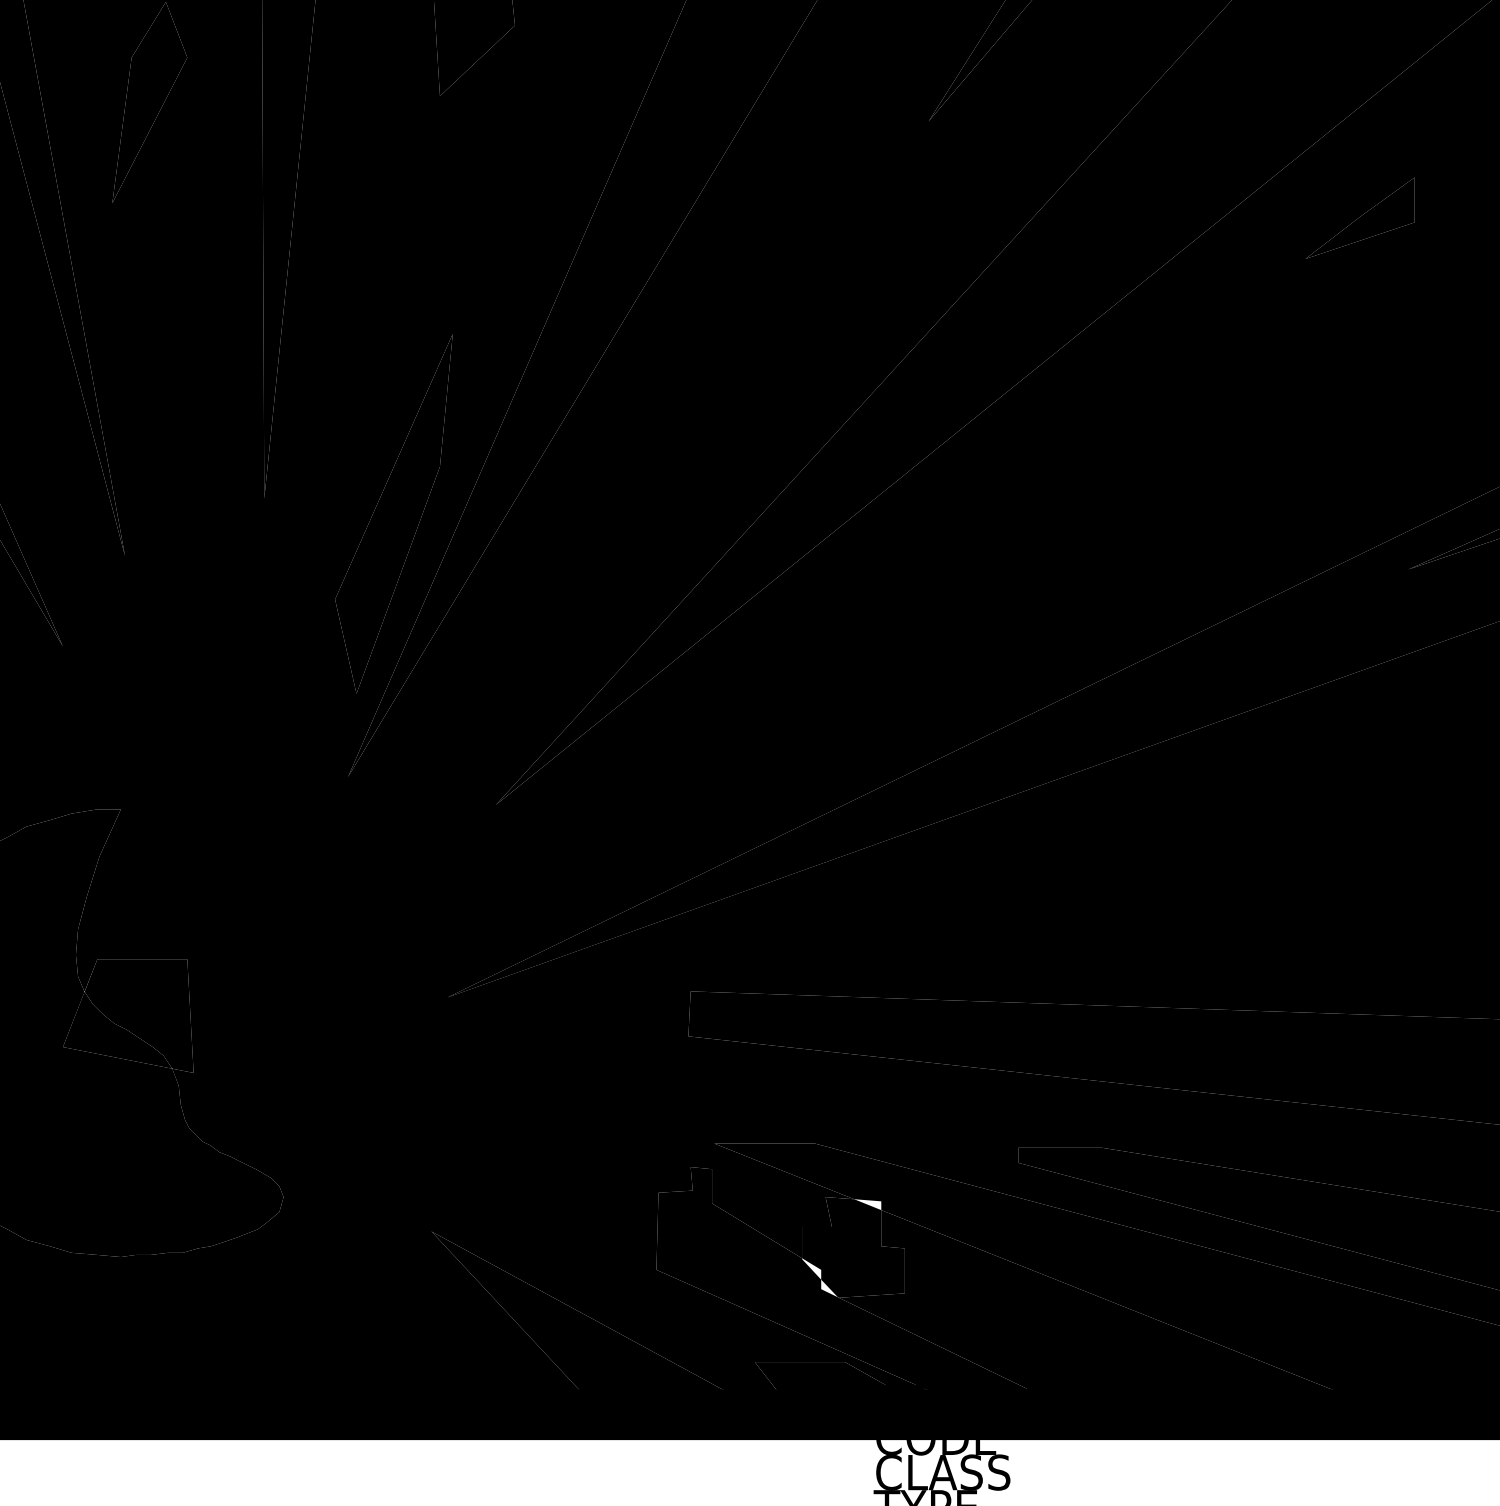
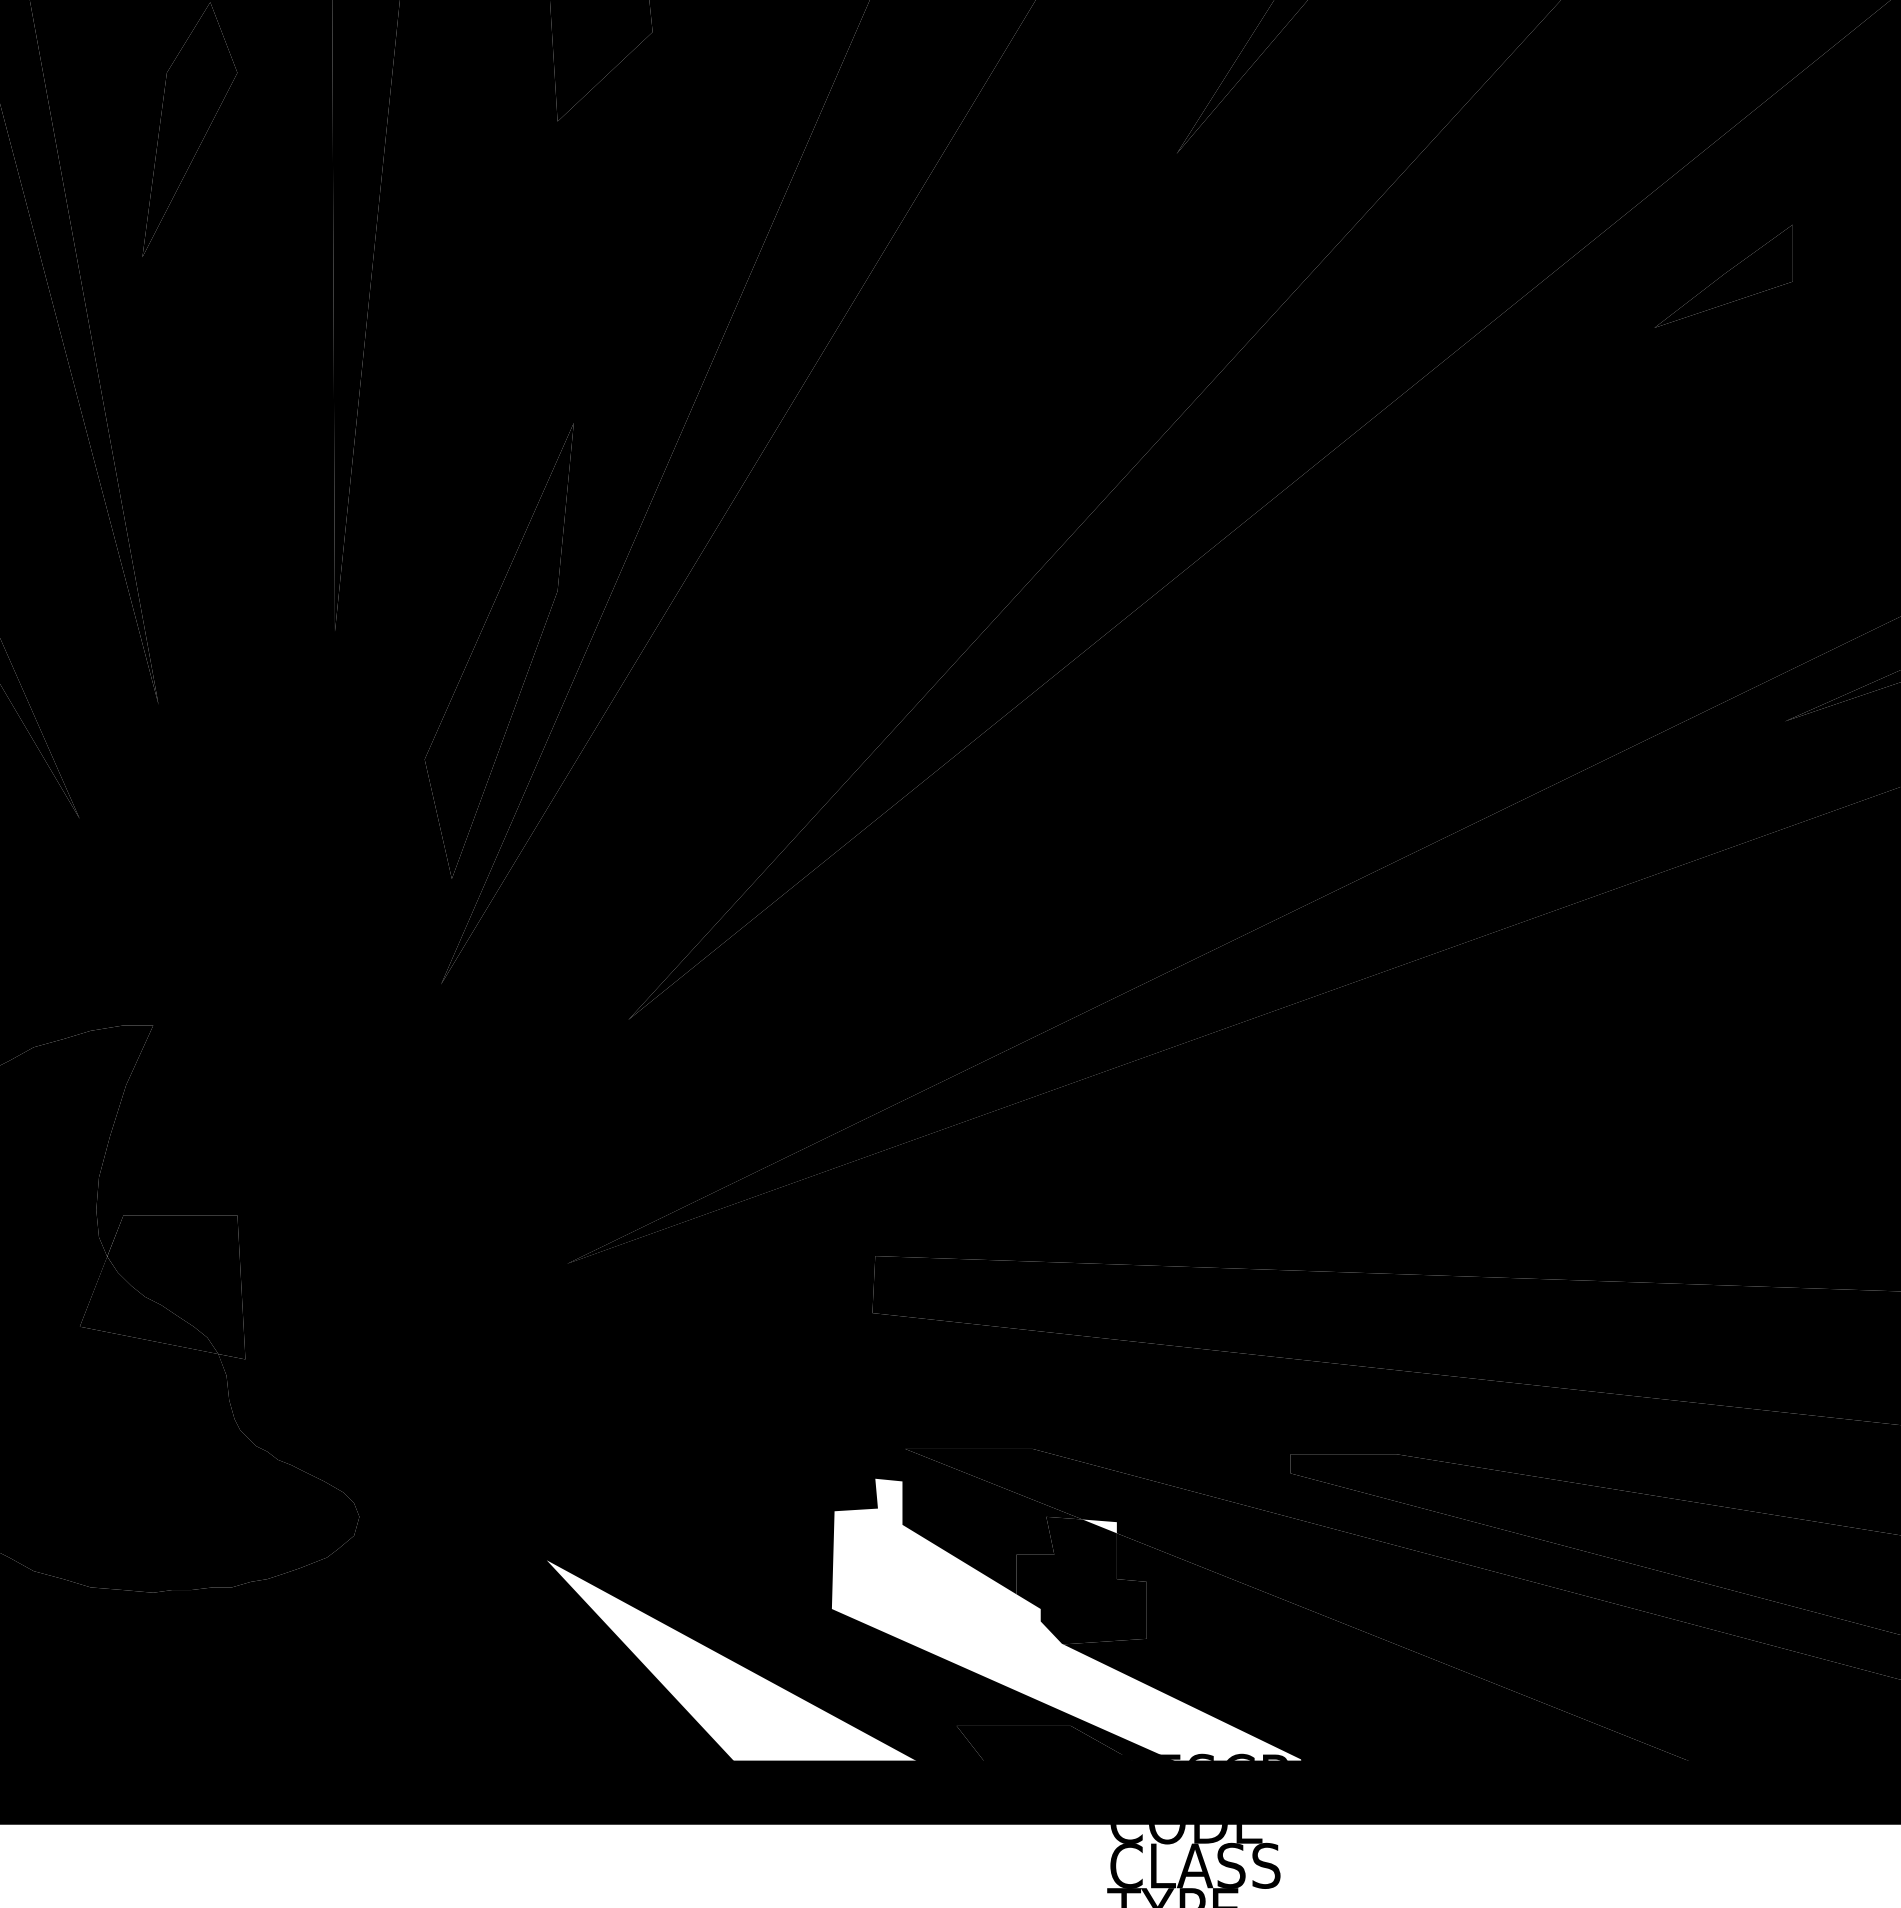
fill: (868, 1290) -> (1100, 1635), removed
fill: (600, 1323) -> (760, 1676), removed

